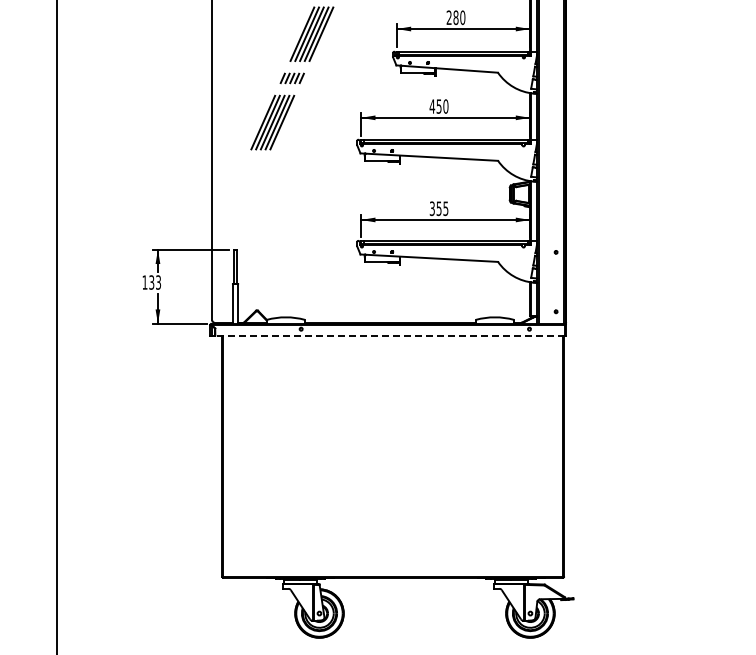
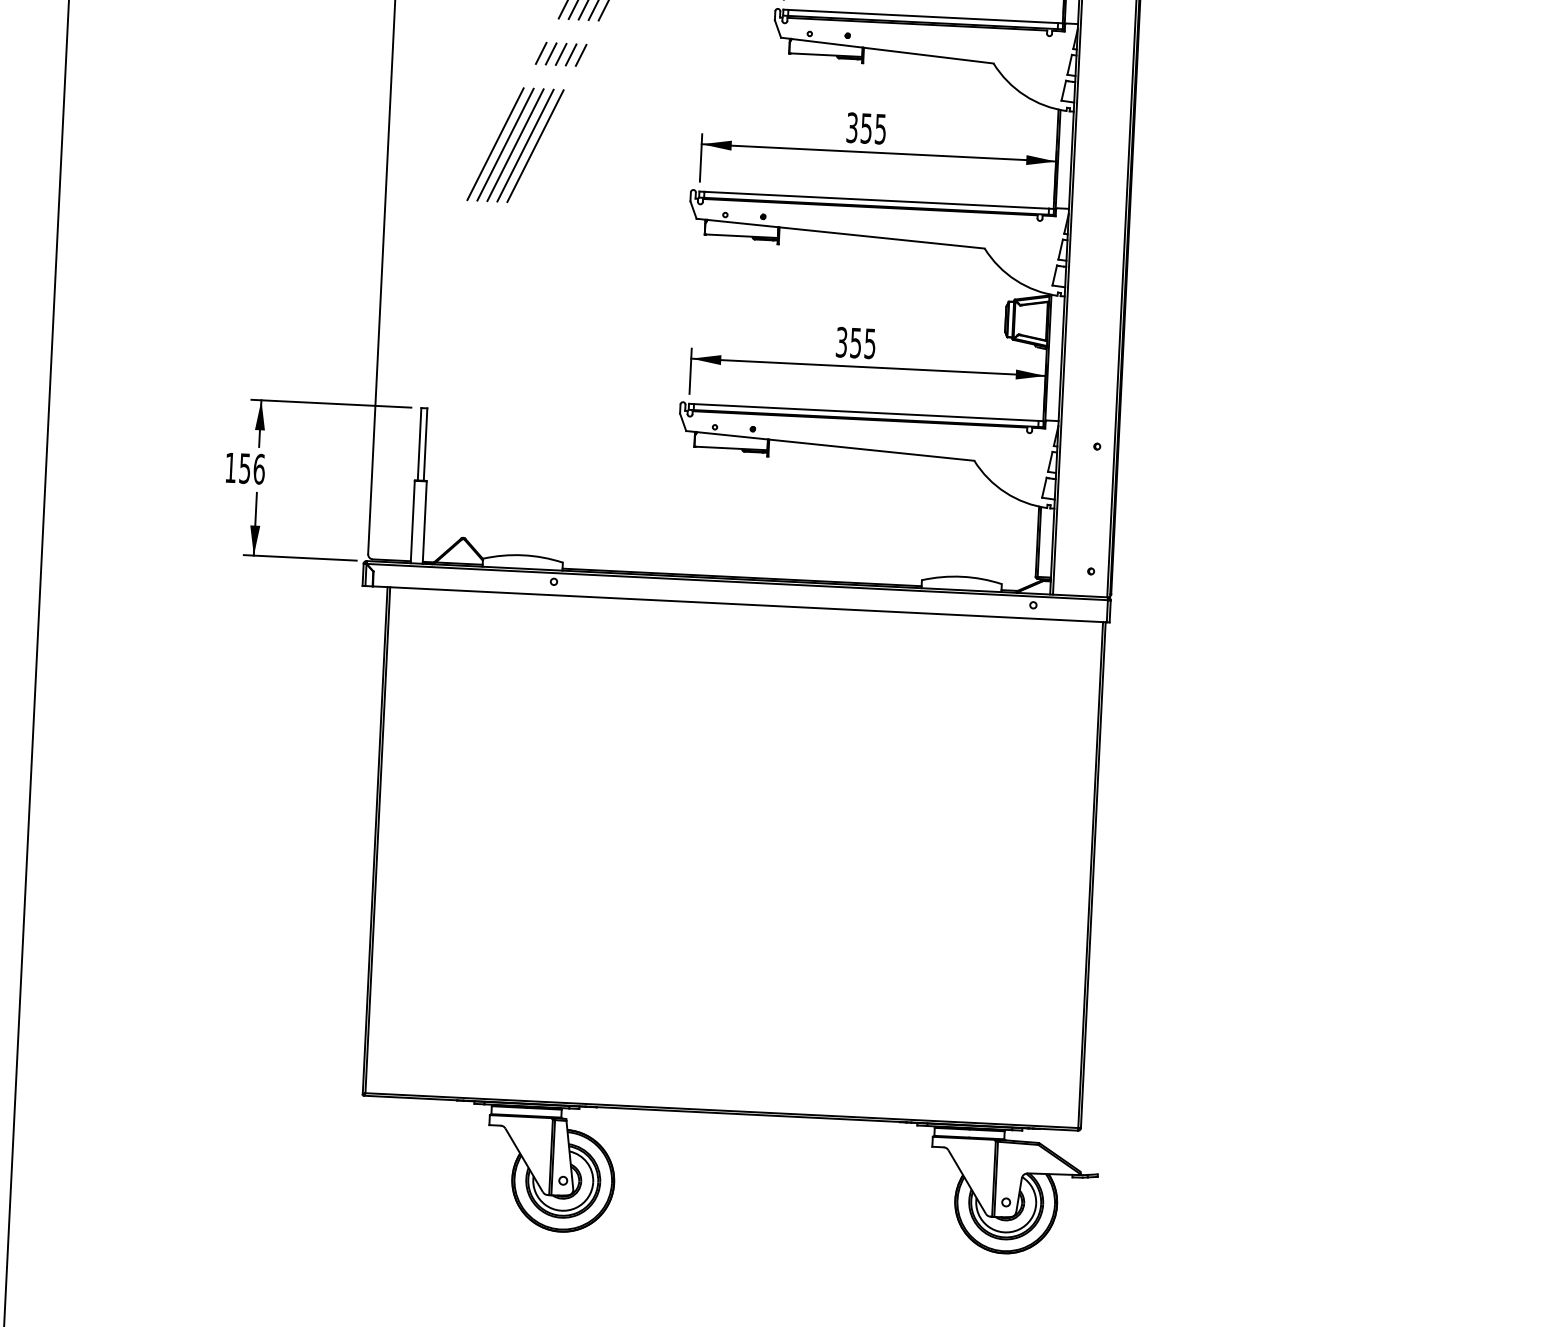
text: (438, 106) -> (865, 128), 450 -> 355
text: (155, 282) -> (252, 468), 133 -> 156
line: (390, 335) -> (740, 604), dashed -> solid

